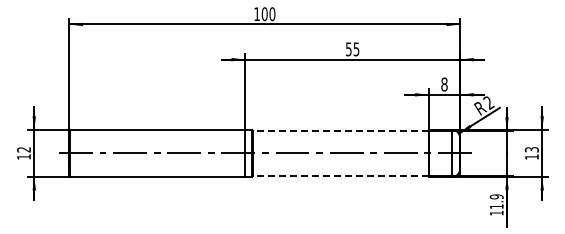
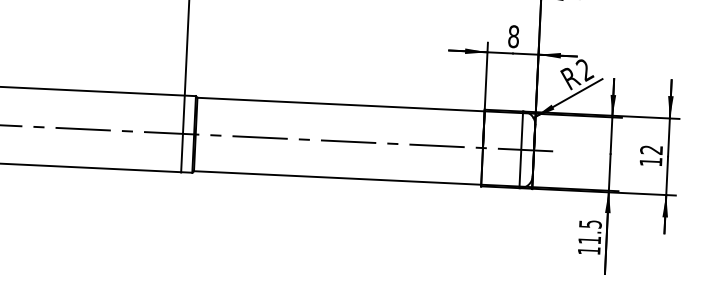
line: (340, 130) -> (340, 103), dashed -> solid
text: (531, 149) -> (650, 149), 13 -> 12
line: (340, 175) -> (336, 177), dashed -> solid
text: (496, 196) -> (590, 223), 11.9 -> 11.5

